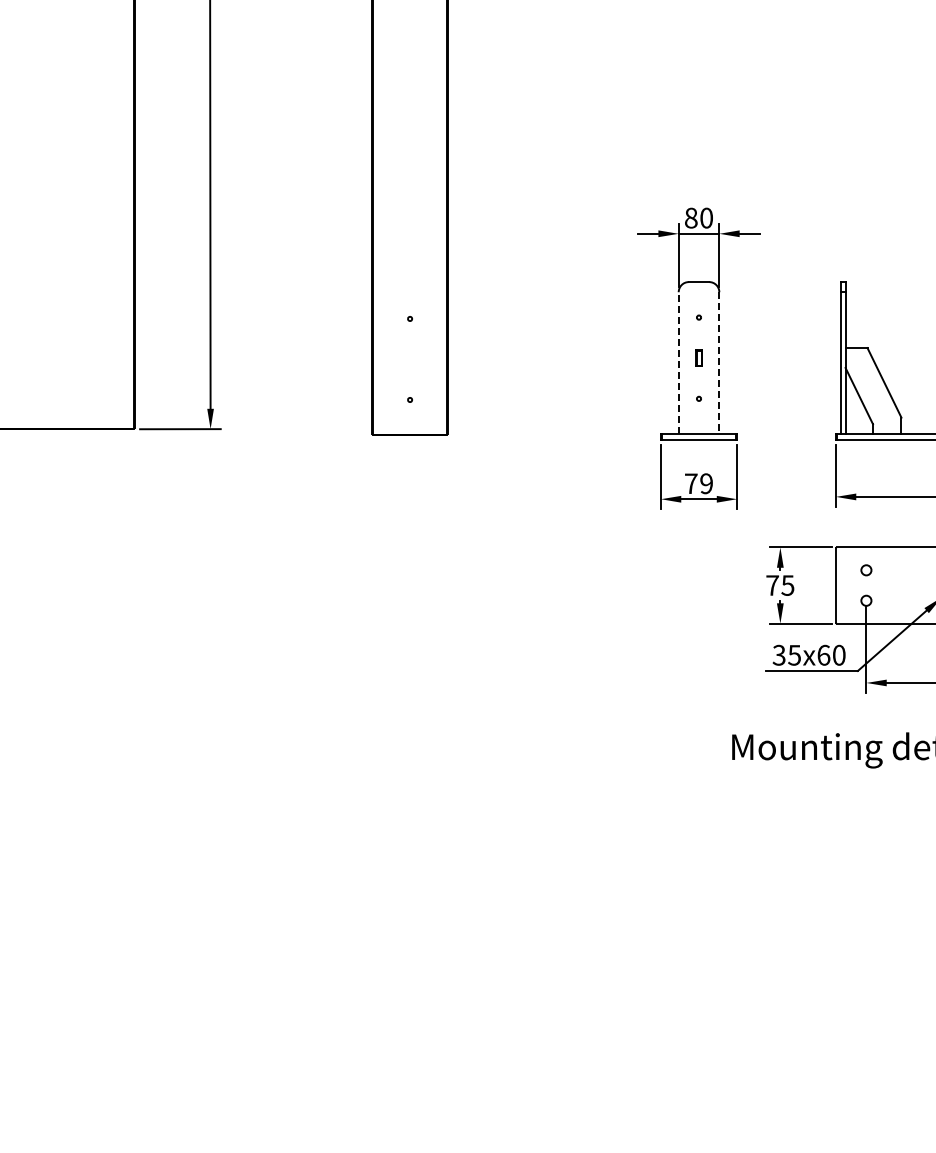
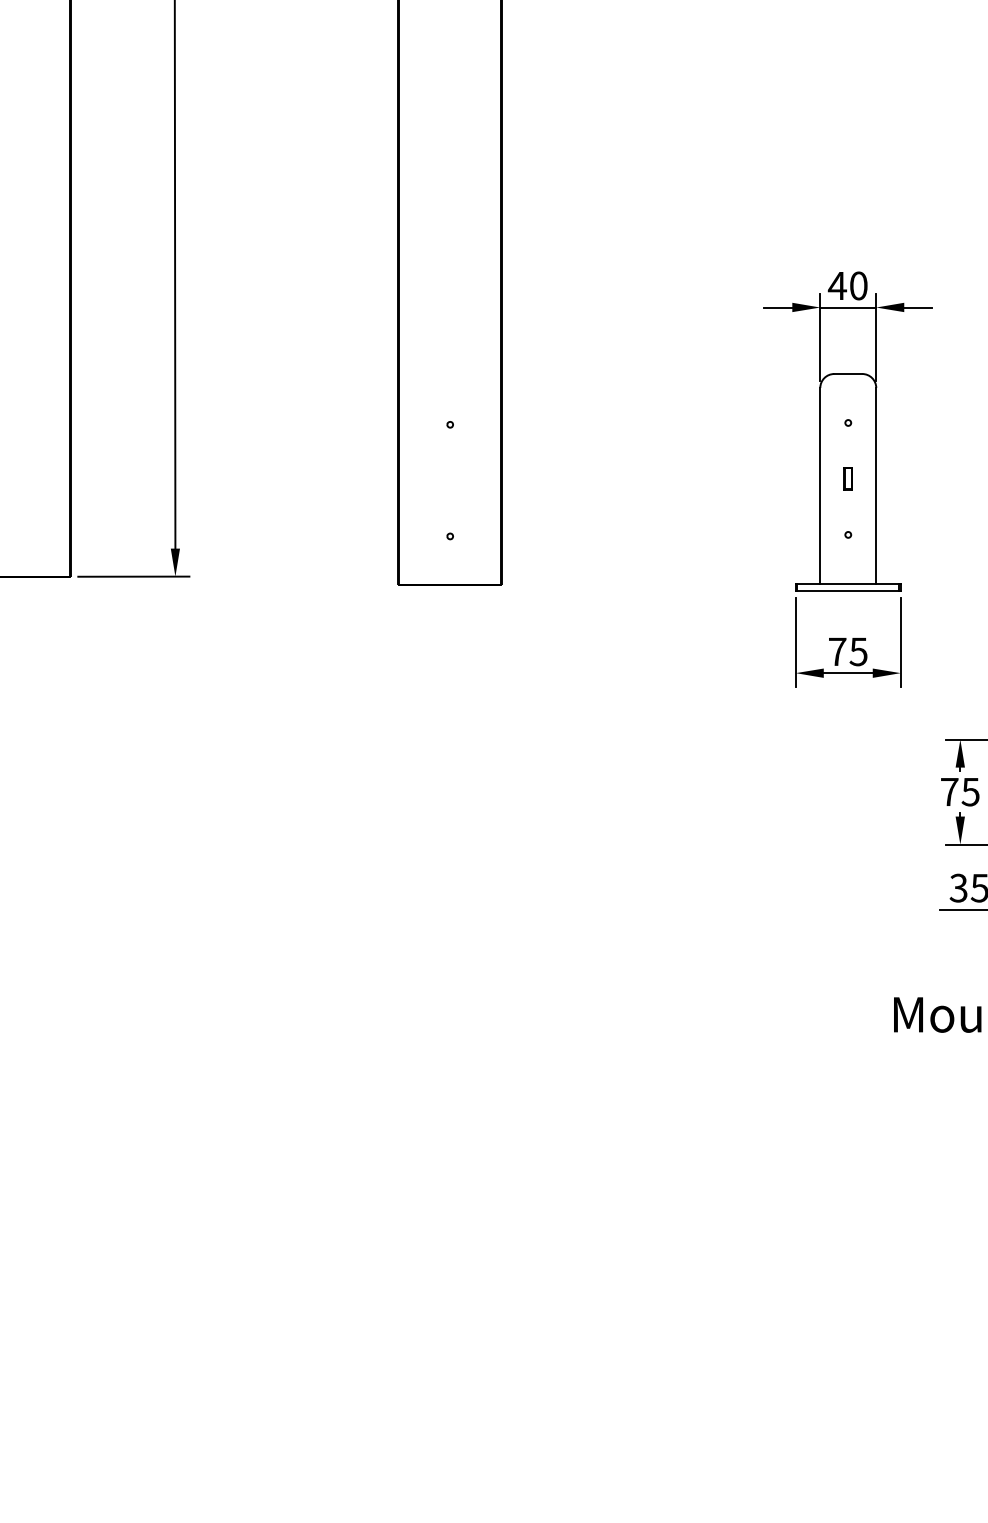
text: (691, 217) -> (837, 285), 80 -> 40
line: (678, 362) -> (819, 484), dashed -> solid
line: (719, 363) -> (876, 486), dashed -> solid
text: (706, 483) -> (858, 651), 79 -> 75

